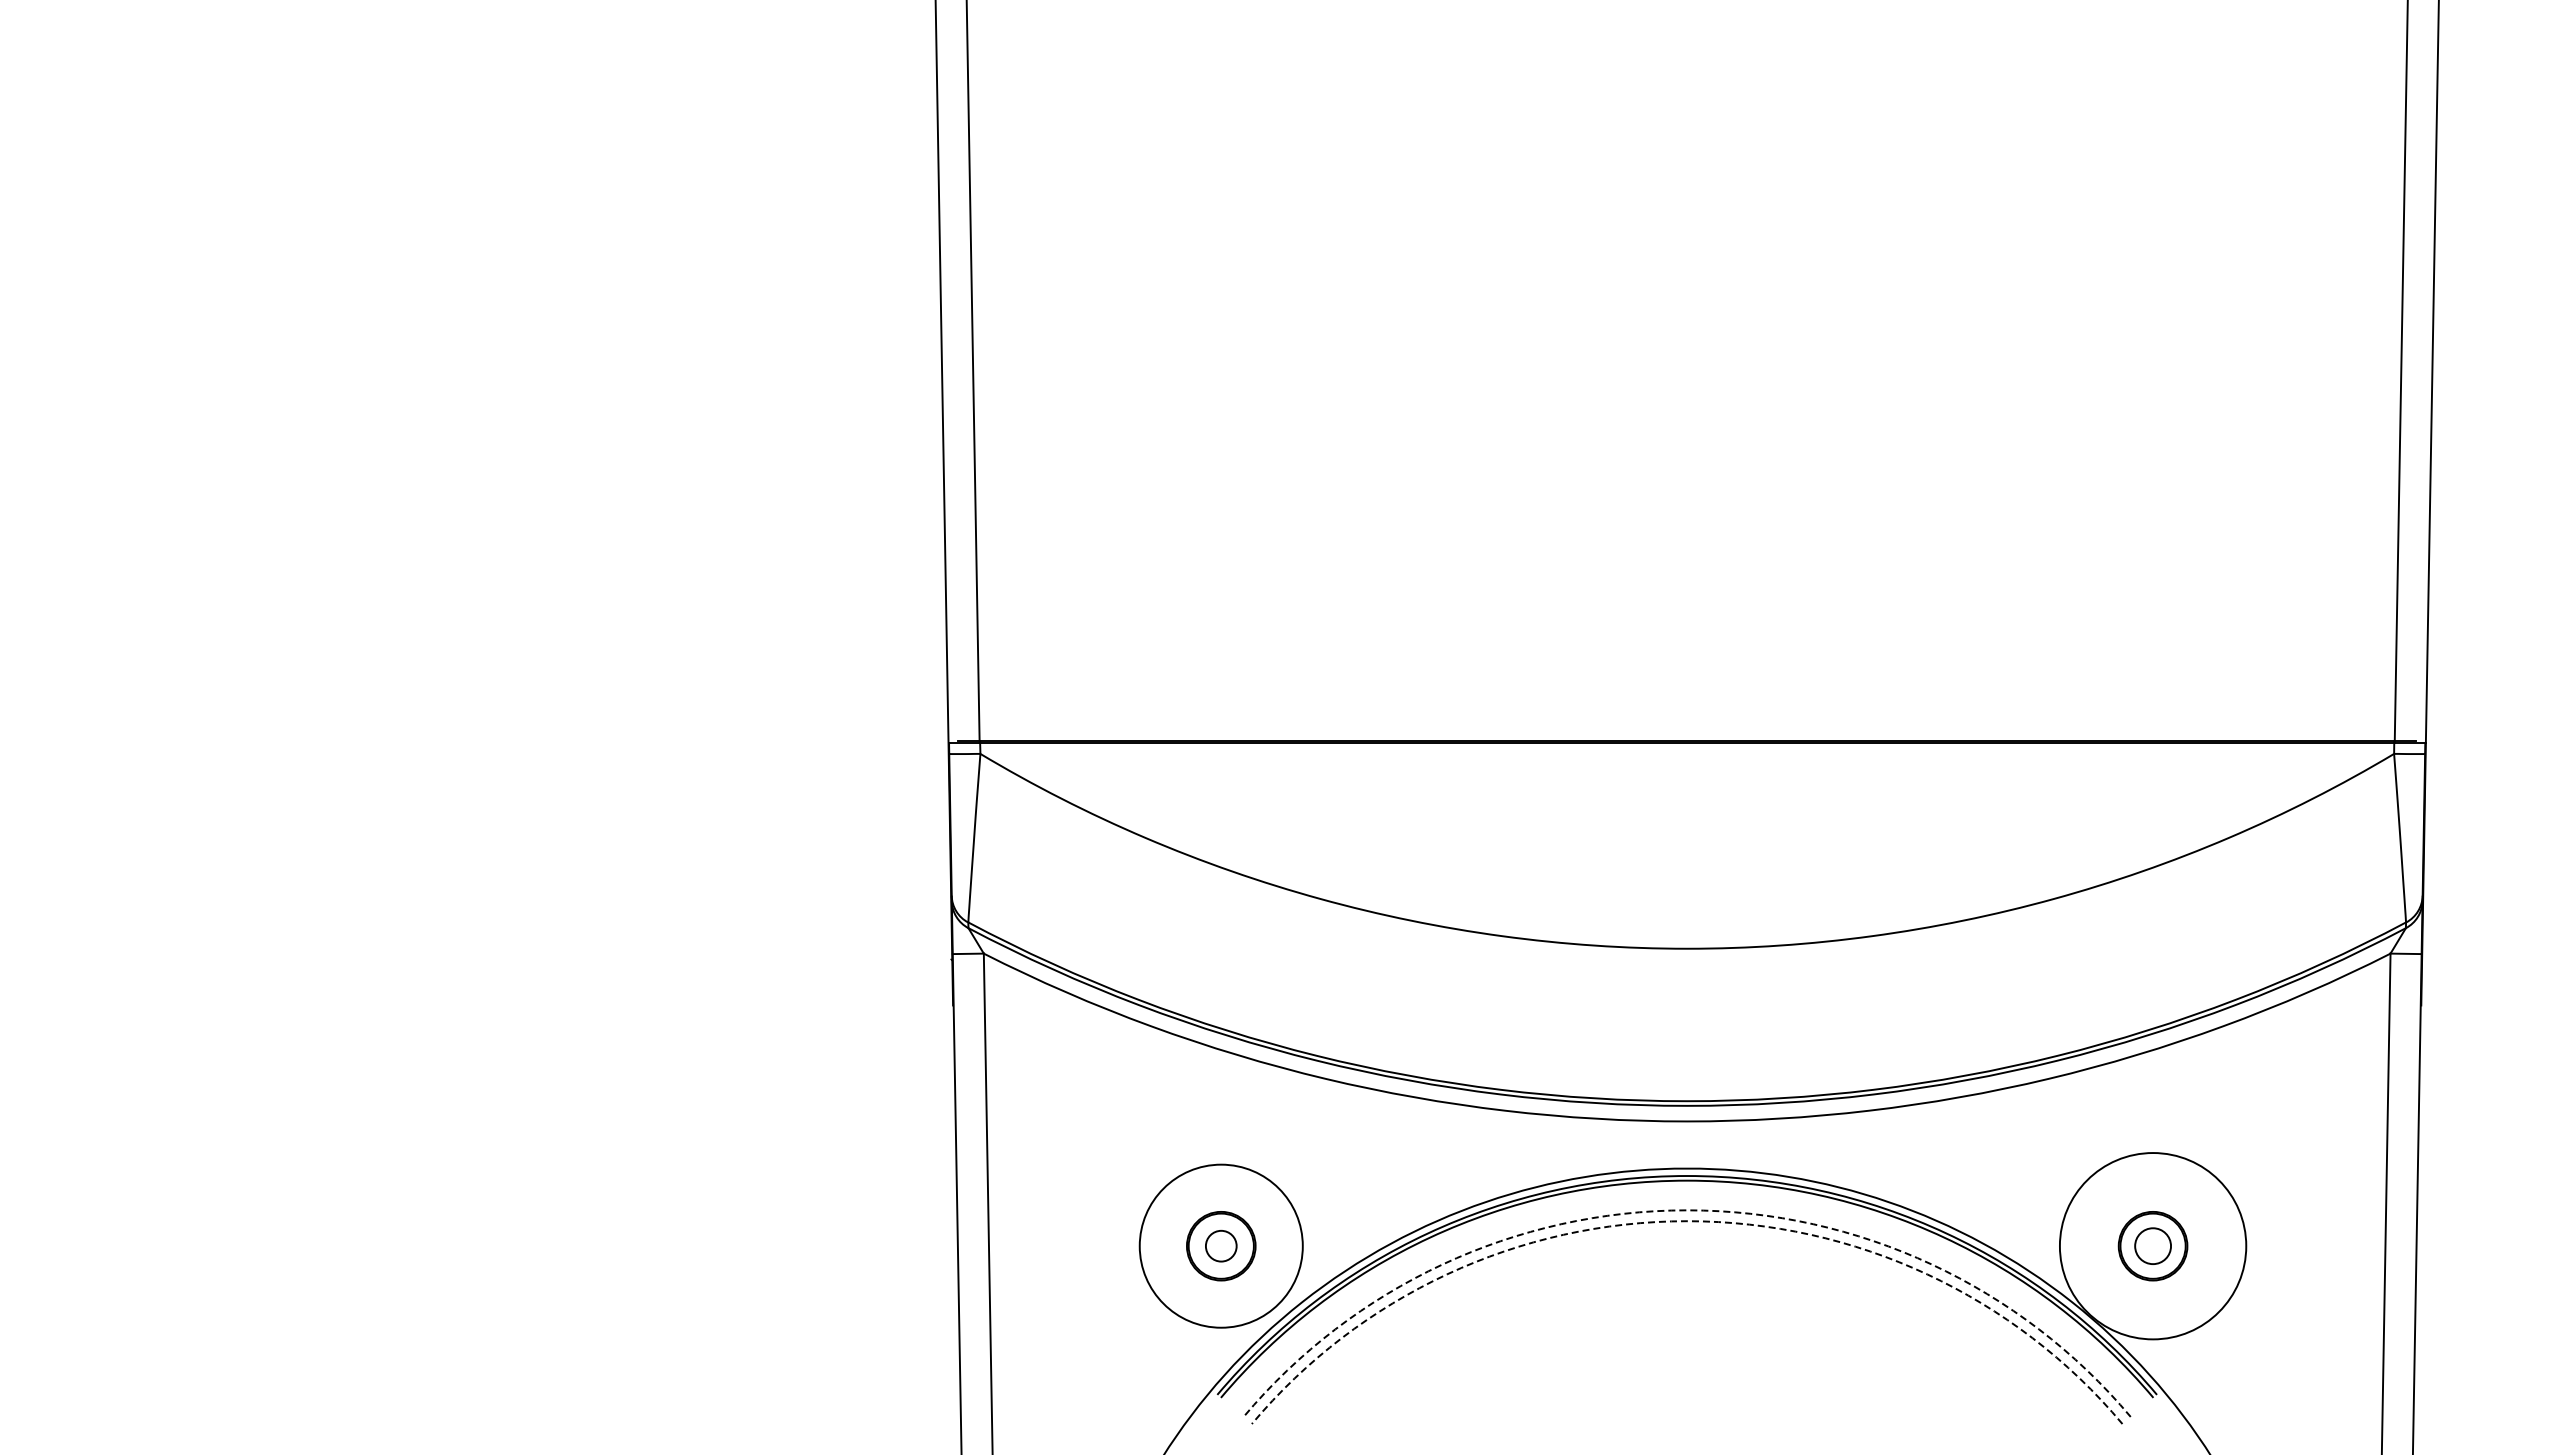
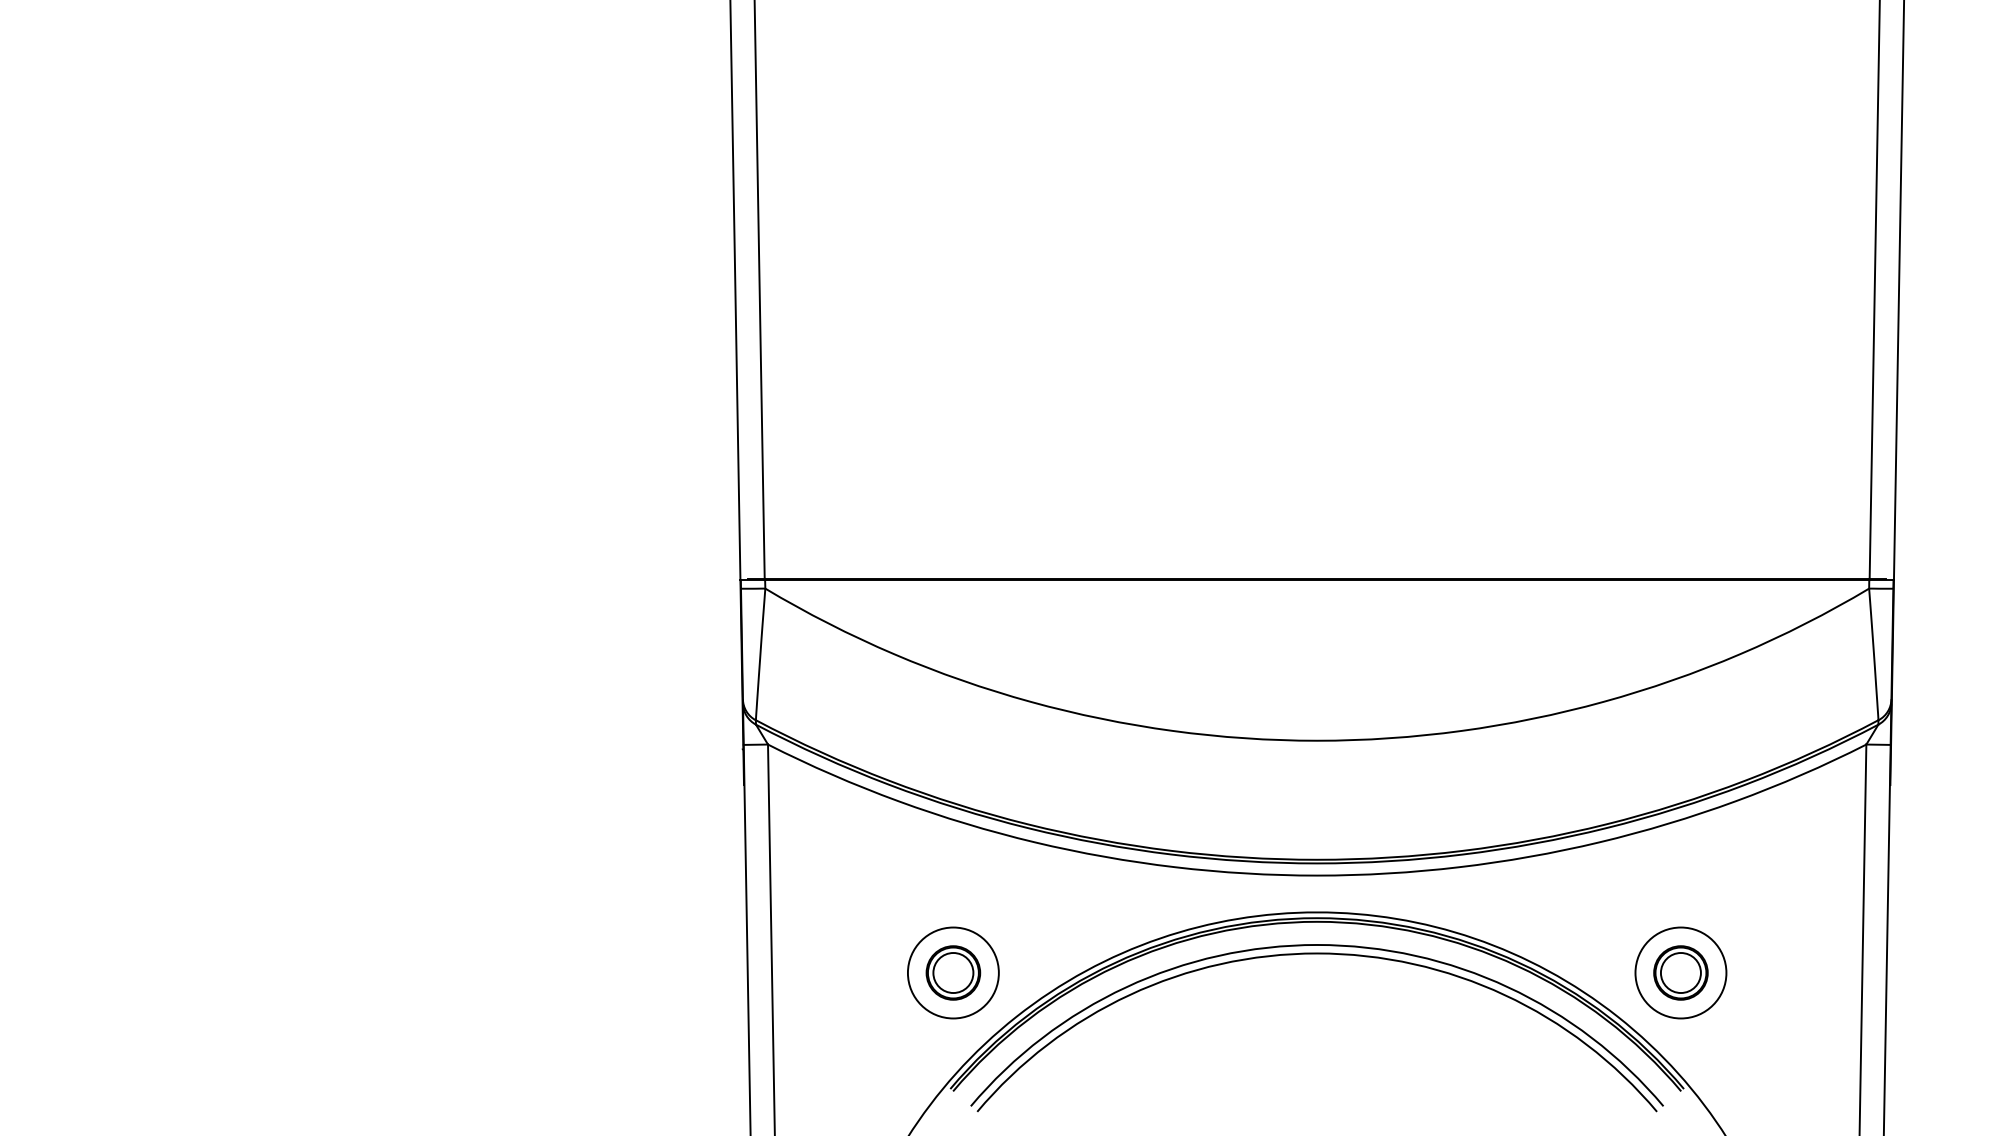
arc: (1687, 1210) -> (1317, 945), dashed -> solid
arc: (1687, 1221) -> (1317, 953), dashed -> solid
circle: (1220, 1245) -> (952, 972), size x1.67
circle: (1221, 1245) -> (953, 972), size x0.71
circle: (2152, 1245) -> (1680, 972), size x0.62
circle: (2152, 1245) -> (1680, 972), size x1.43

